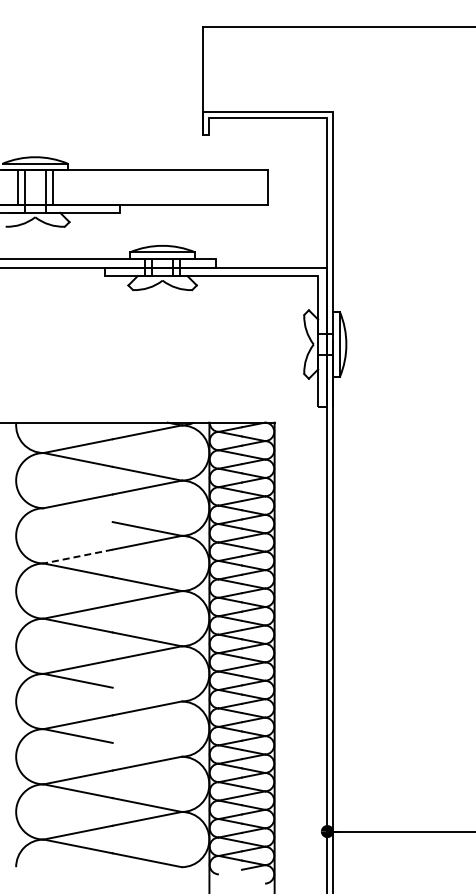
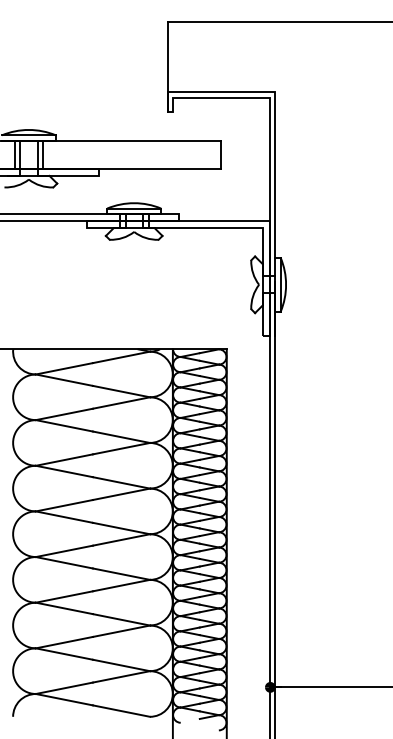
line: (77, 515) -> (63, 426), added
line: (77, 556) -> (63, 460), dashed -> solid
line: (146, 694) -> (120, 574), added
line: (146, 749) -> (120, 619), added

